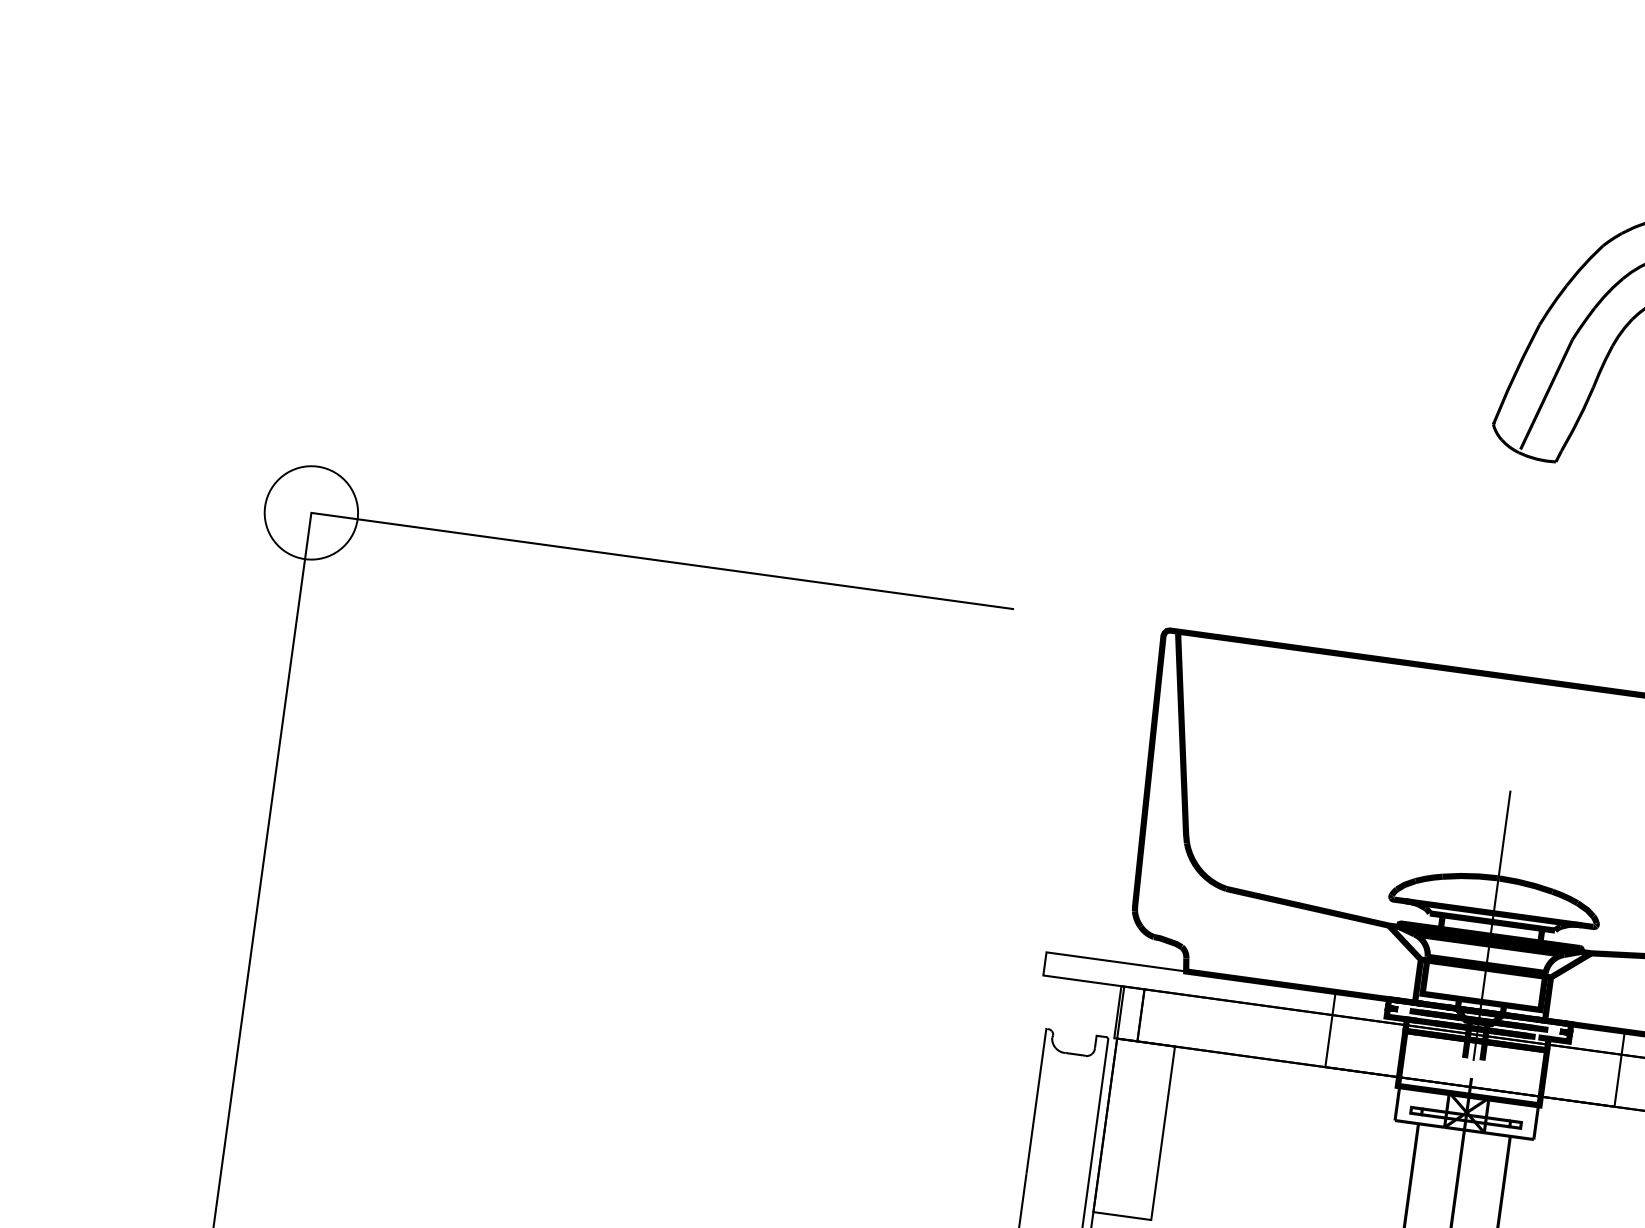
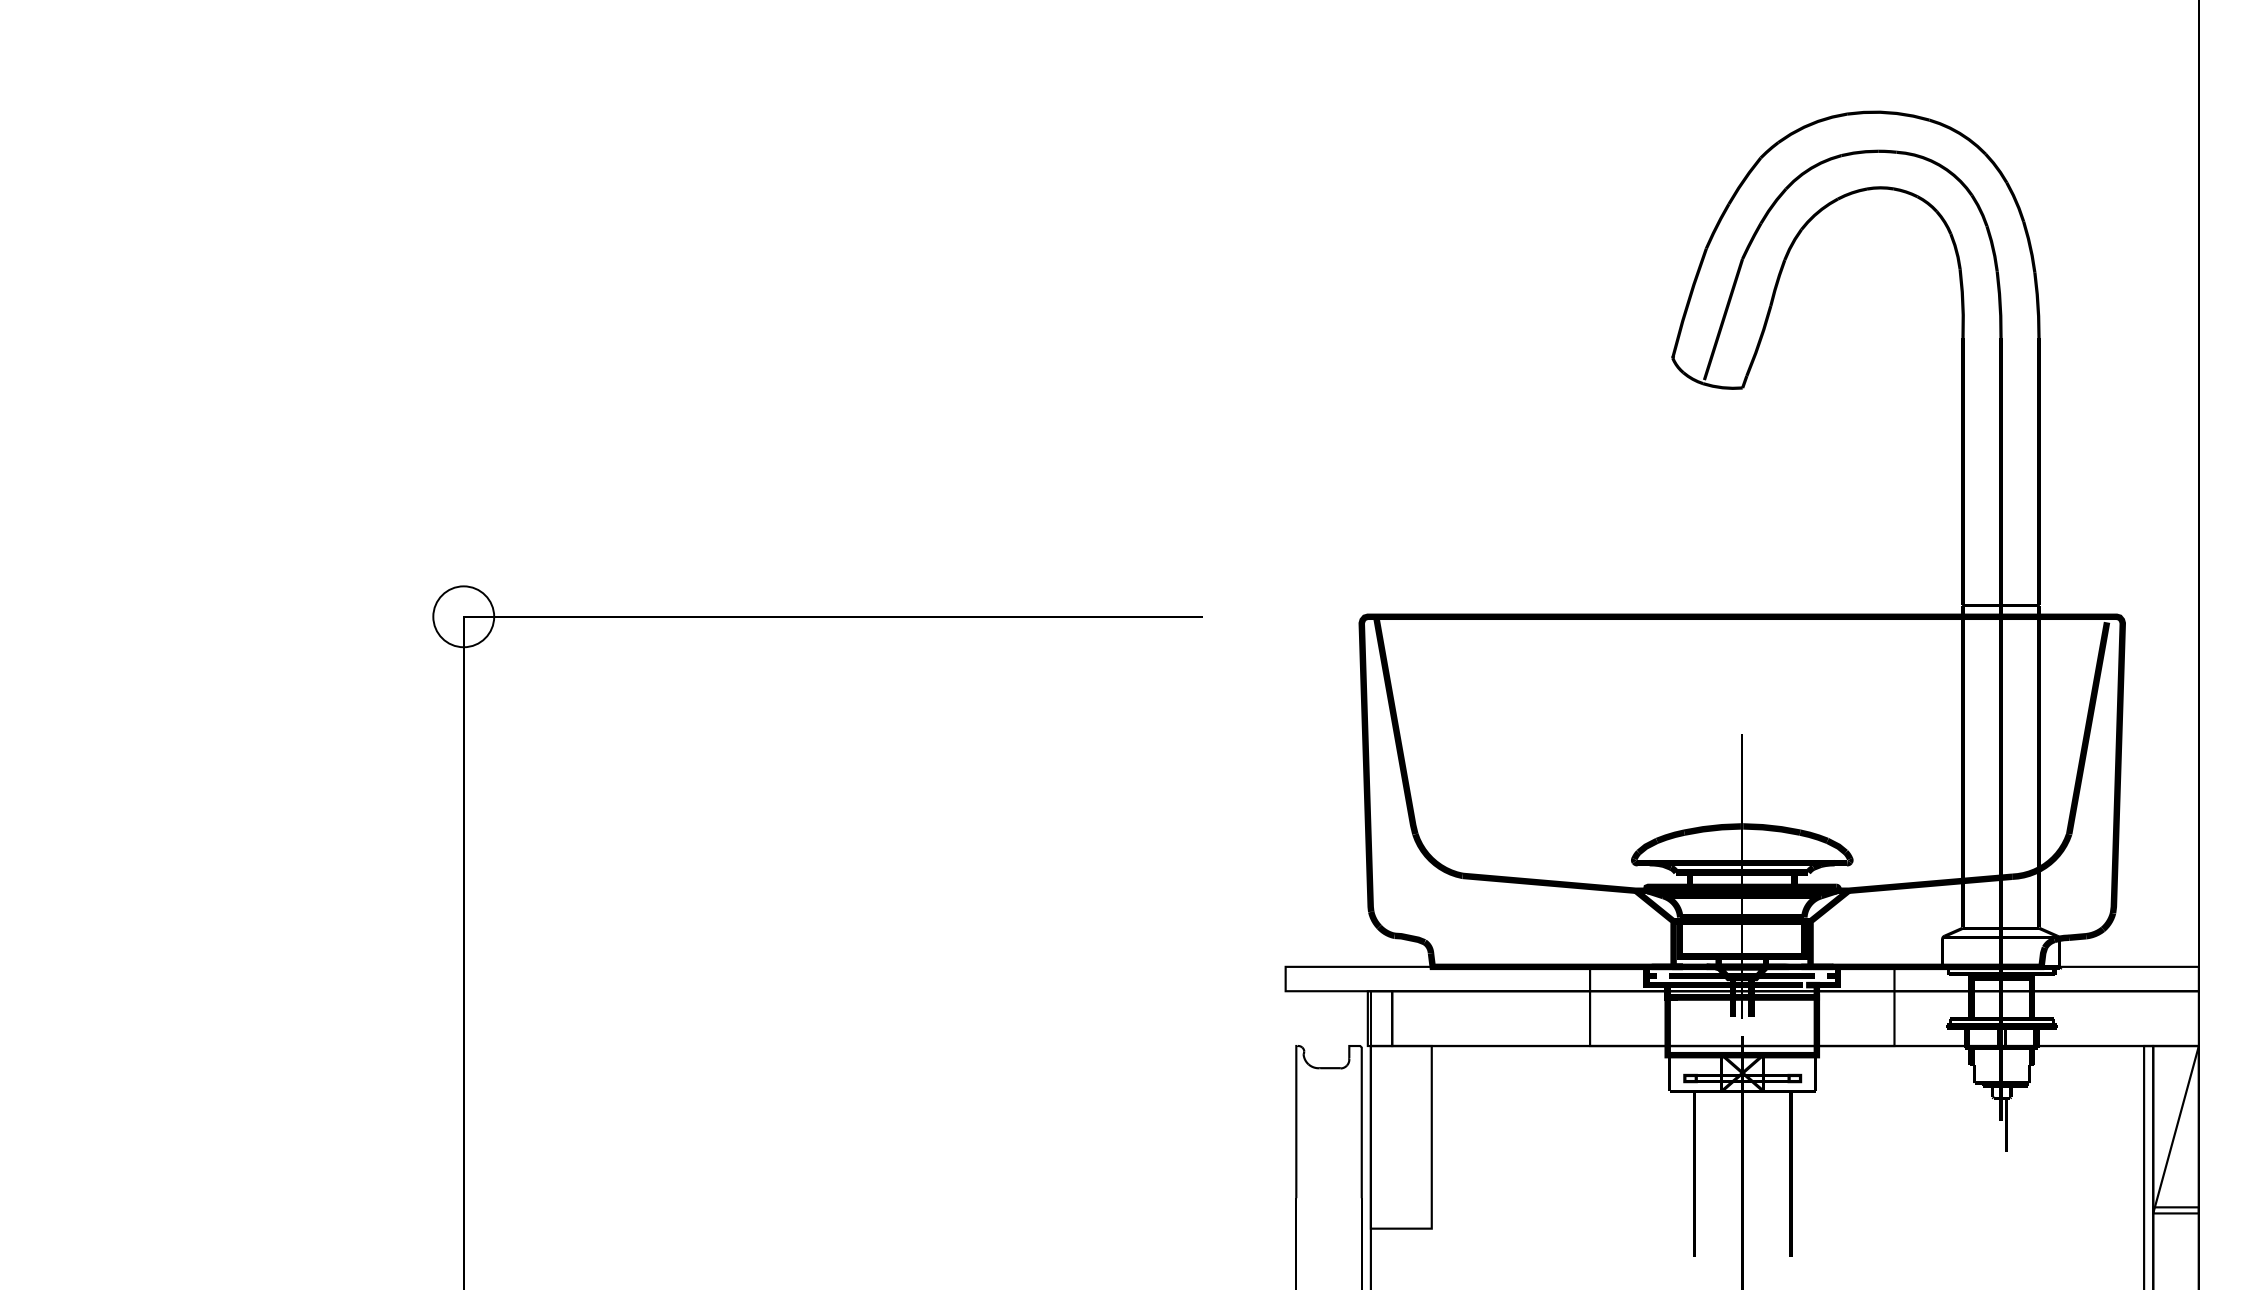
circle: (311, 512) -> (463, 616), size x0.62

